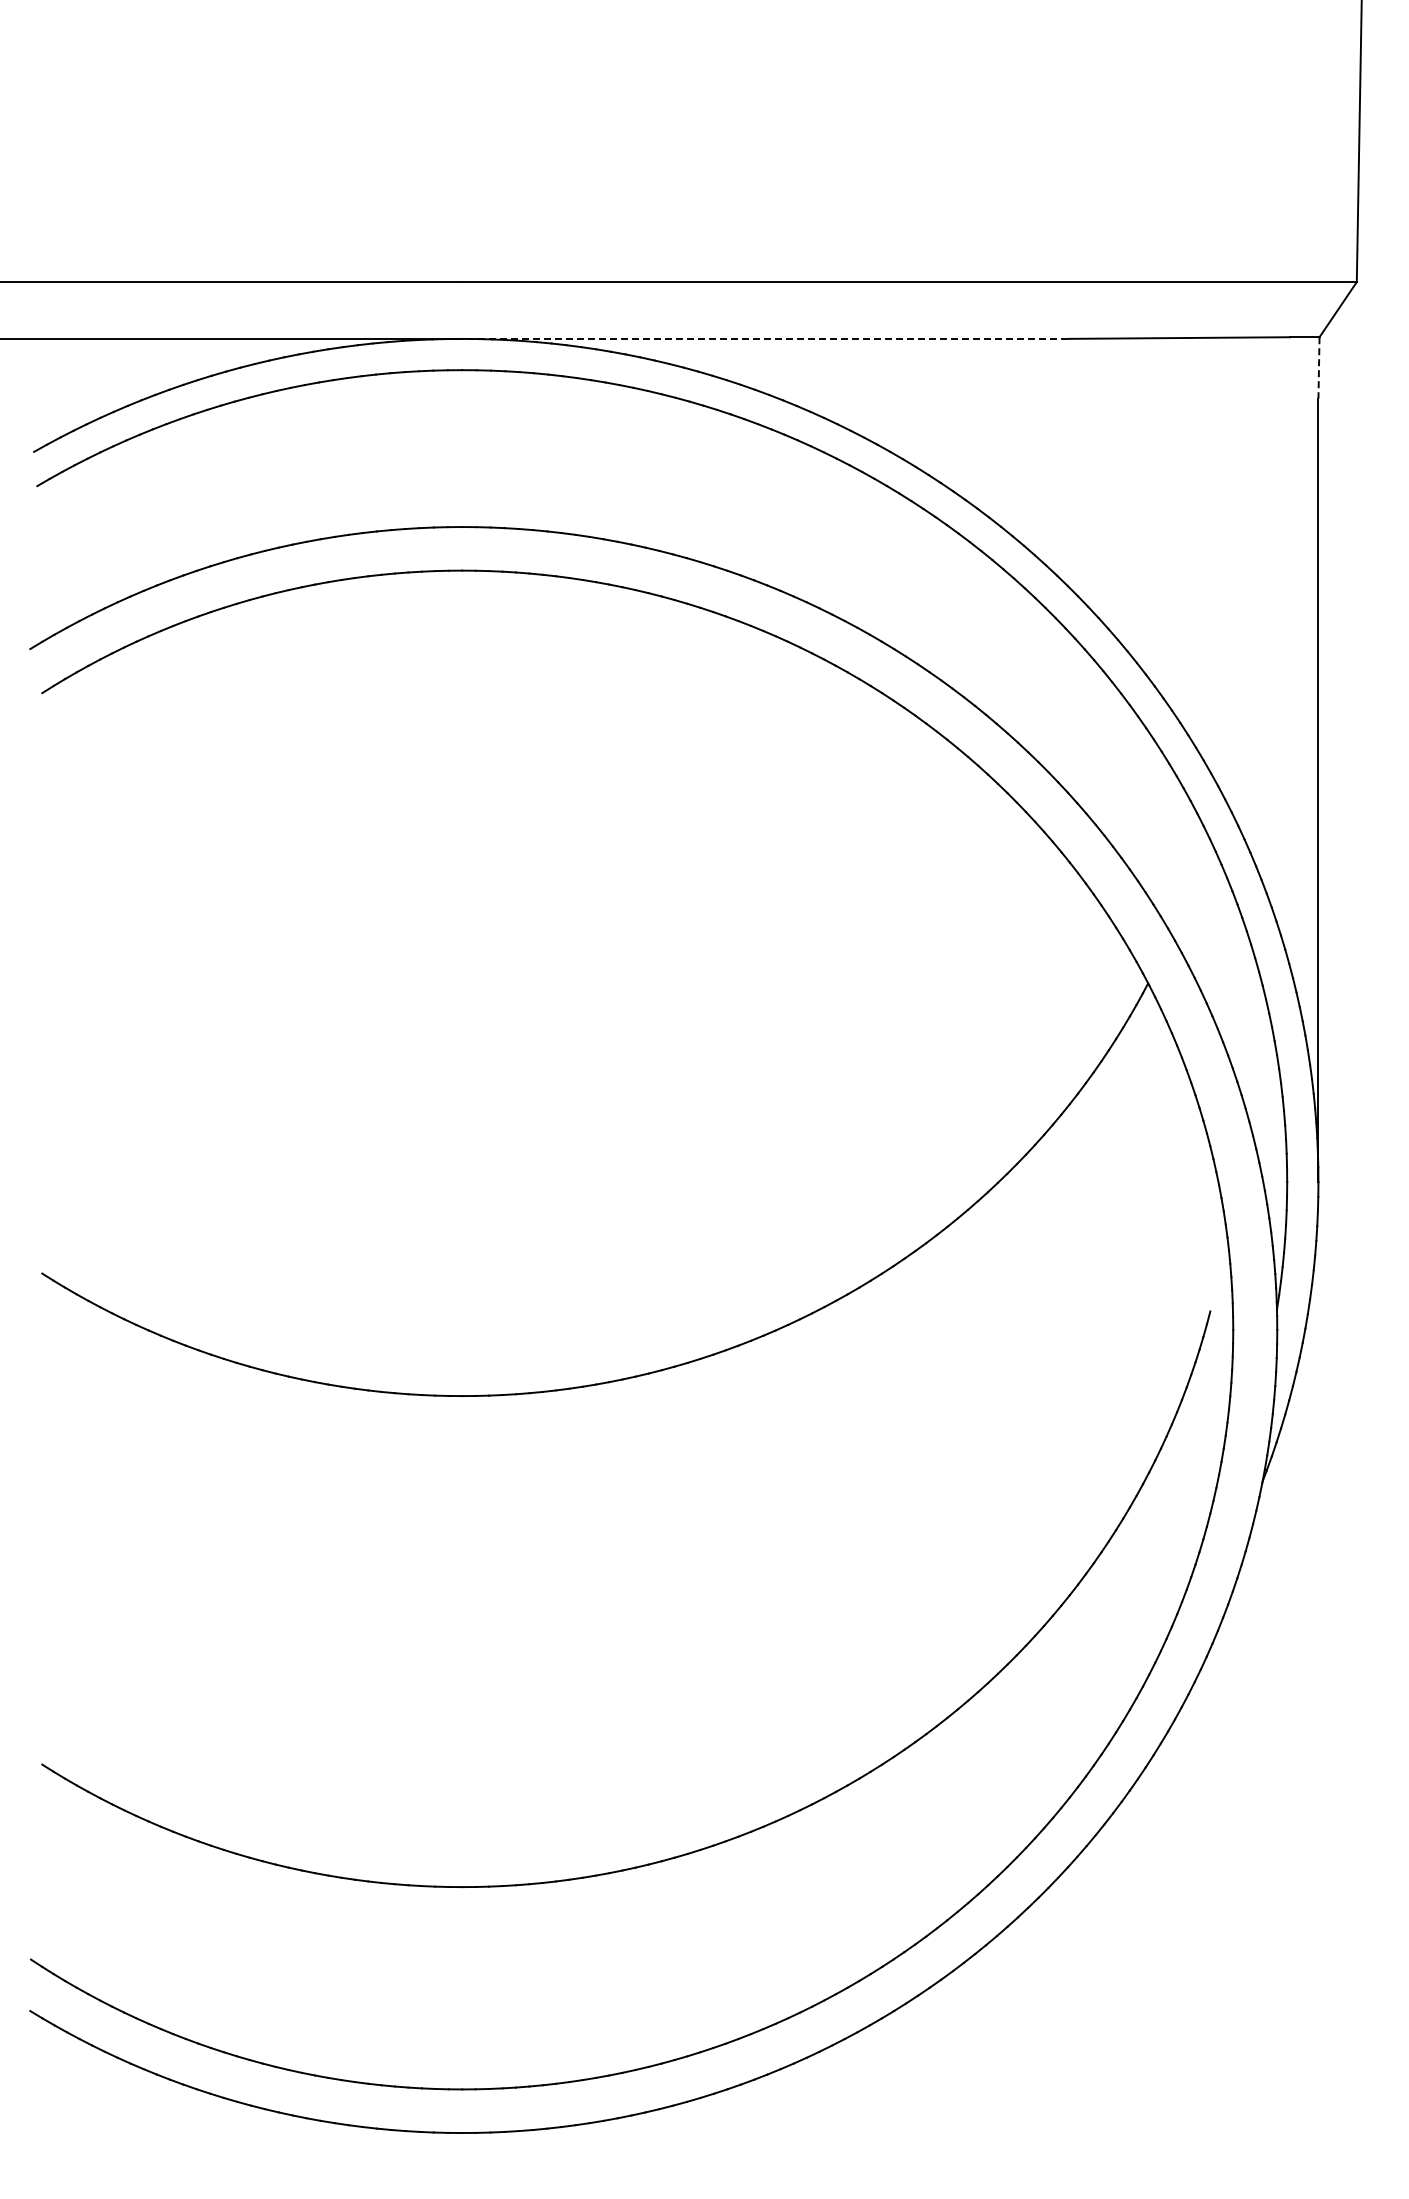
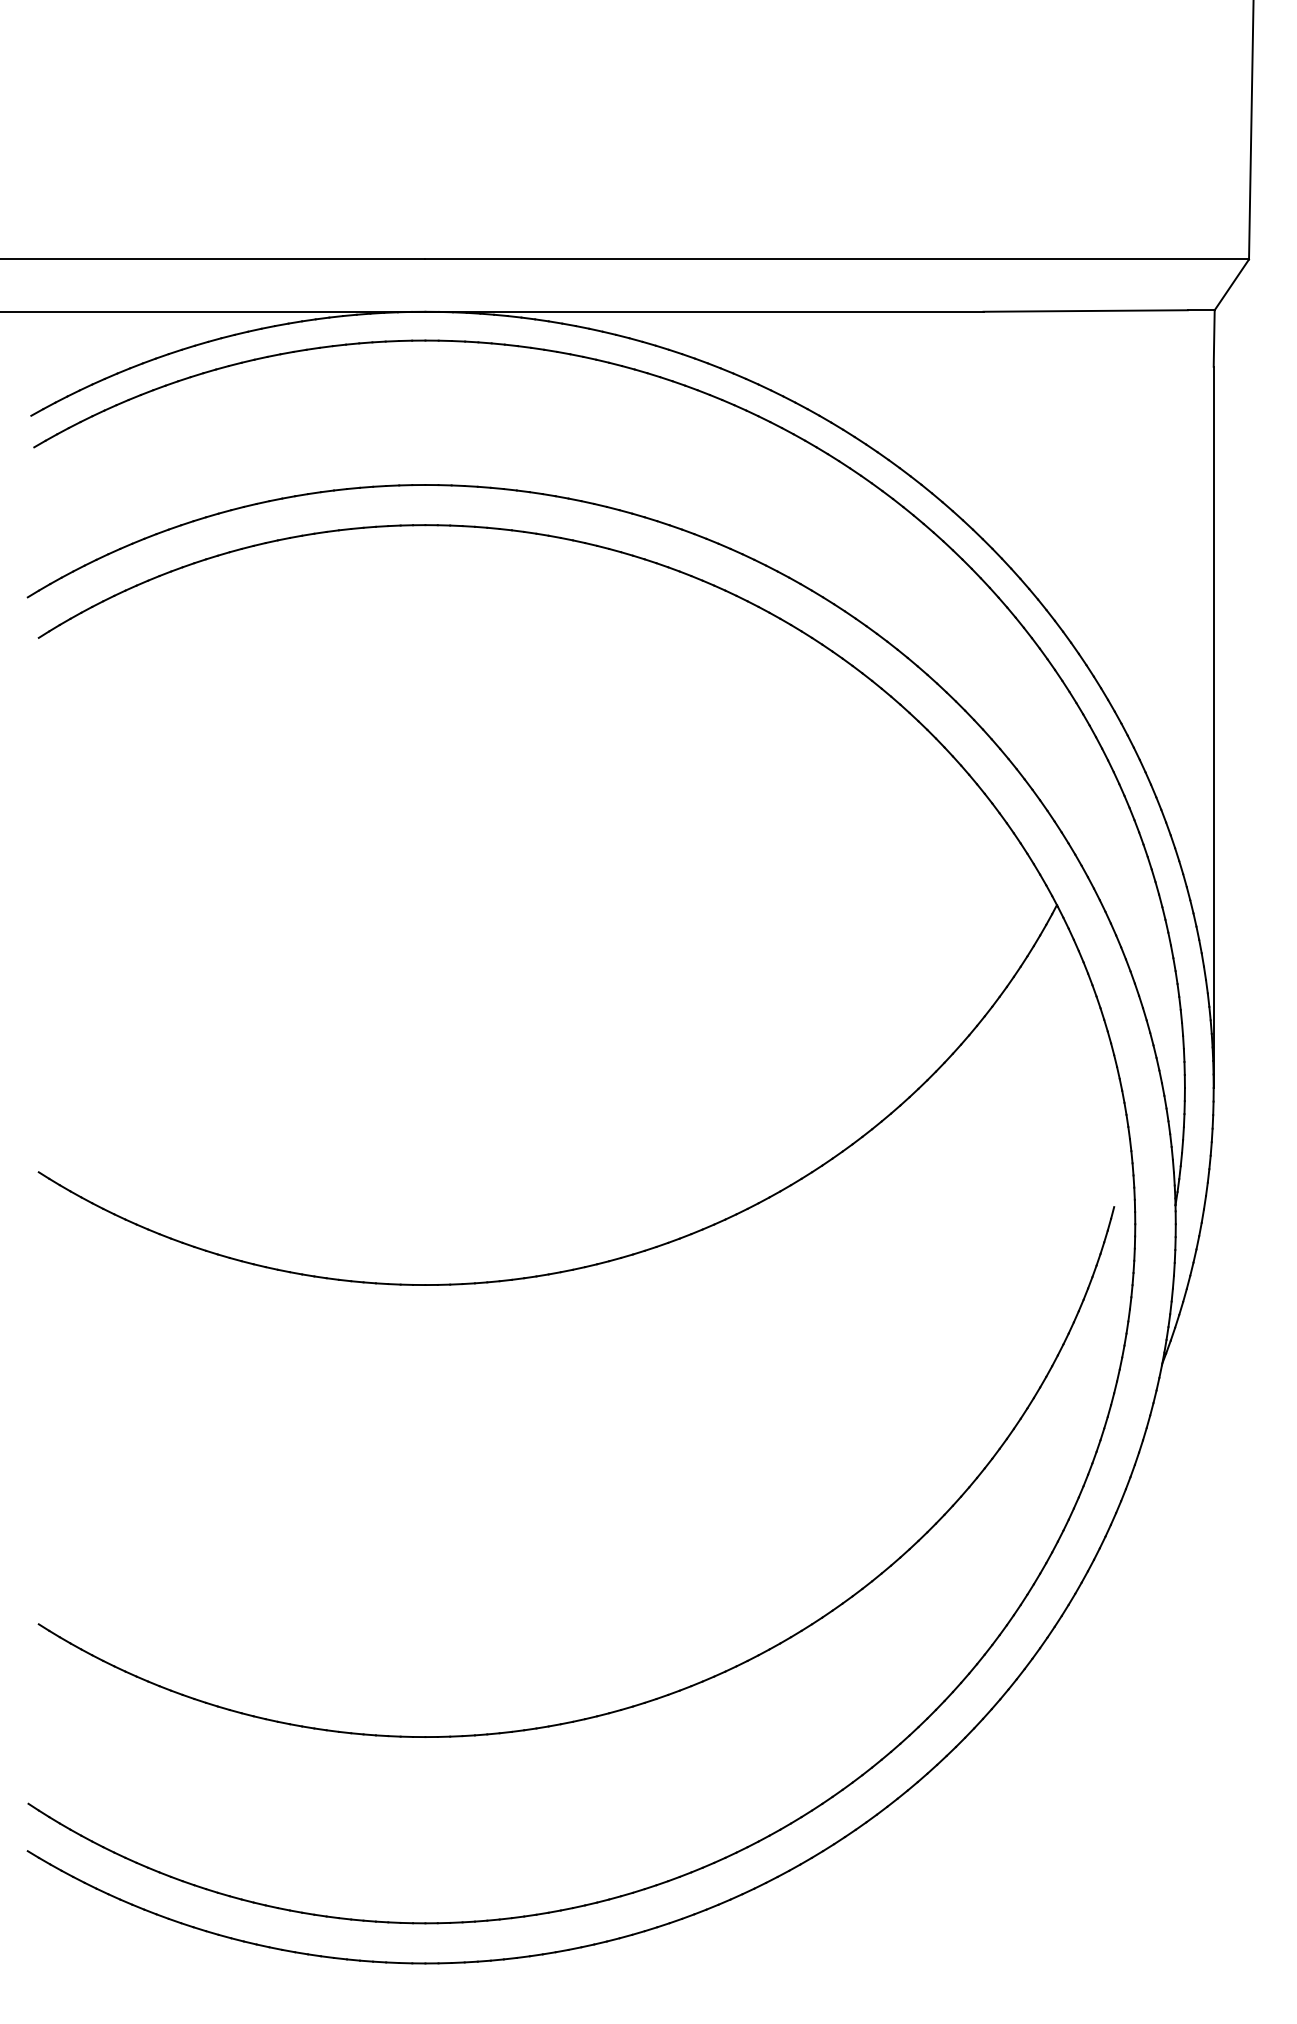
line: (764, 338) -> (703, 311), dashed -> solid
line: (1318, 367) -> (1213, 338), dashed -> solid

